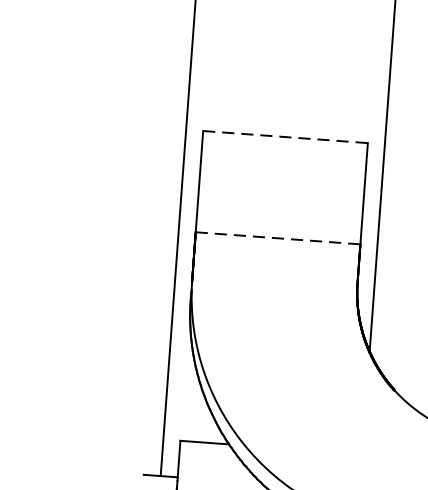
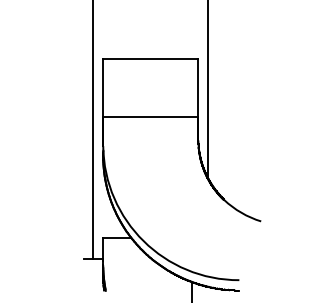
line: (285, 136) -> (150, 58), dashed -> solid
line: (277, 238) -> (150, 117), dashed -> solid

